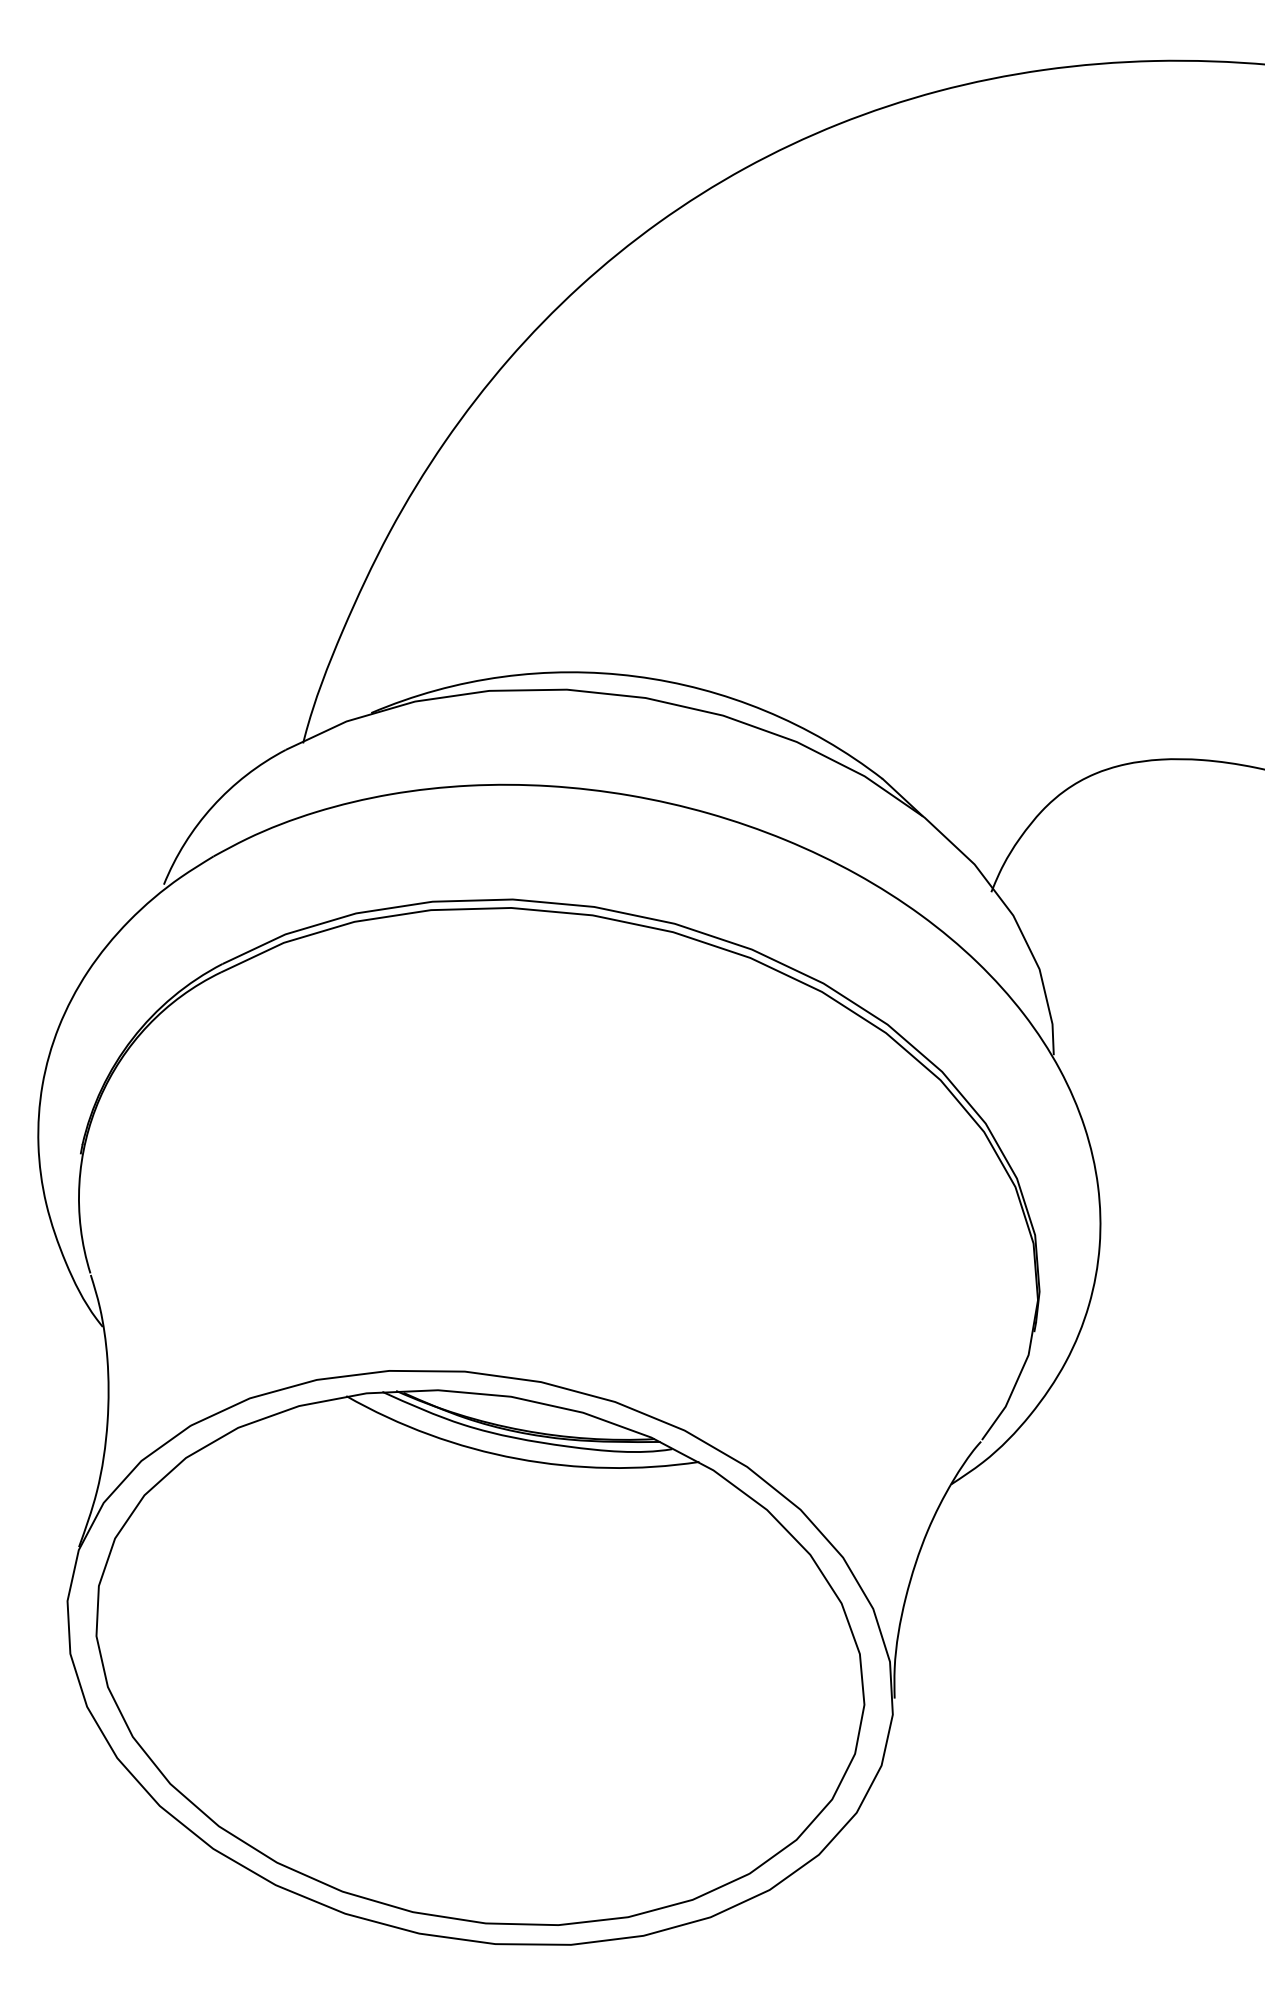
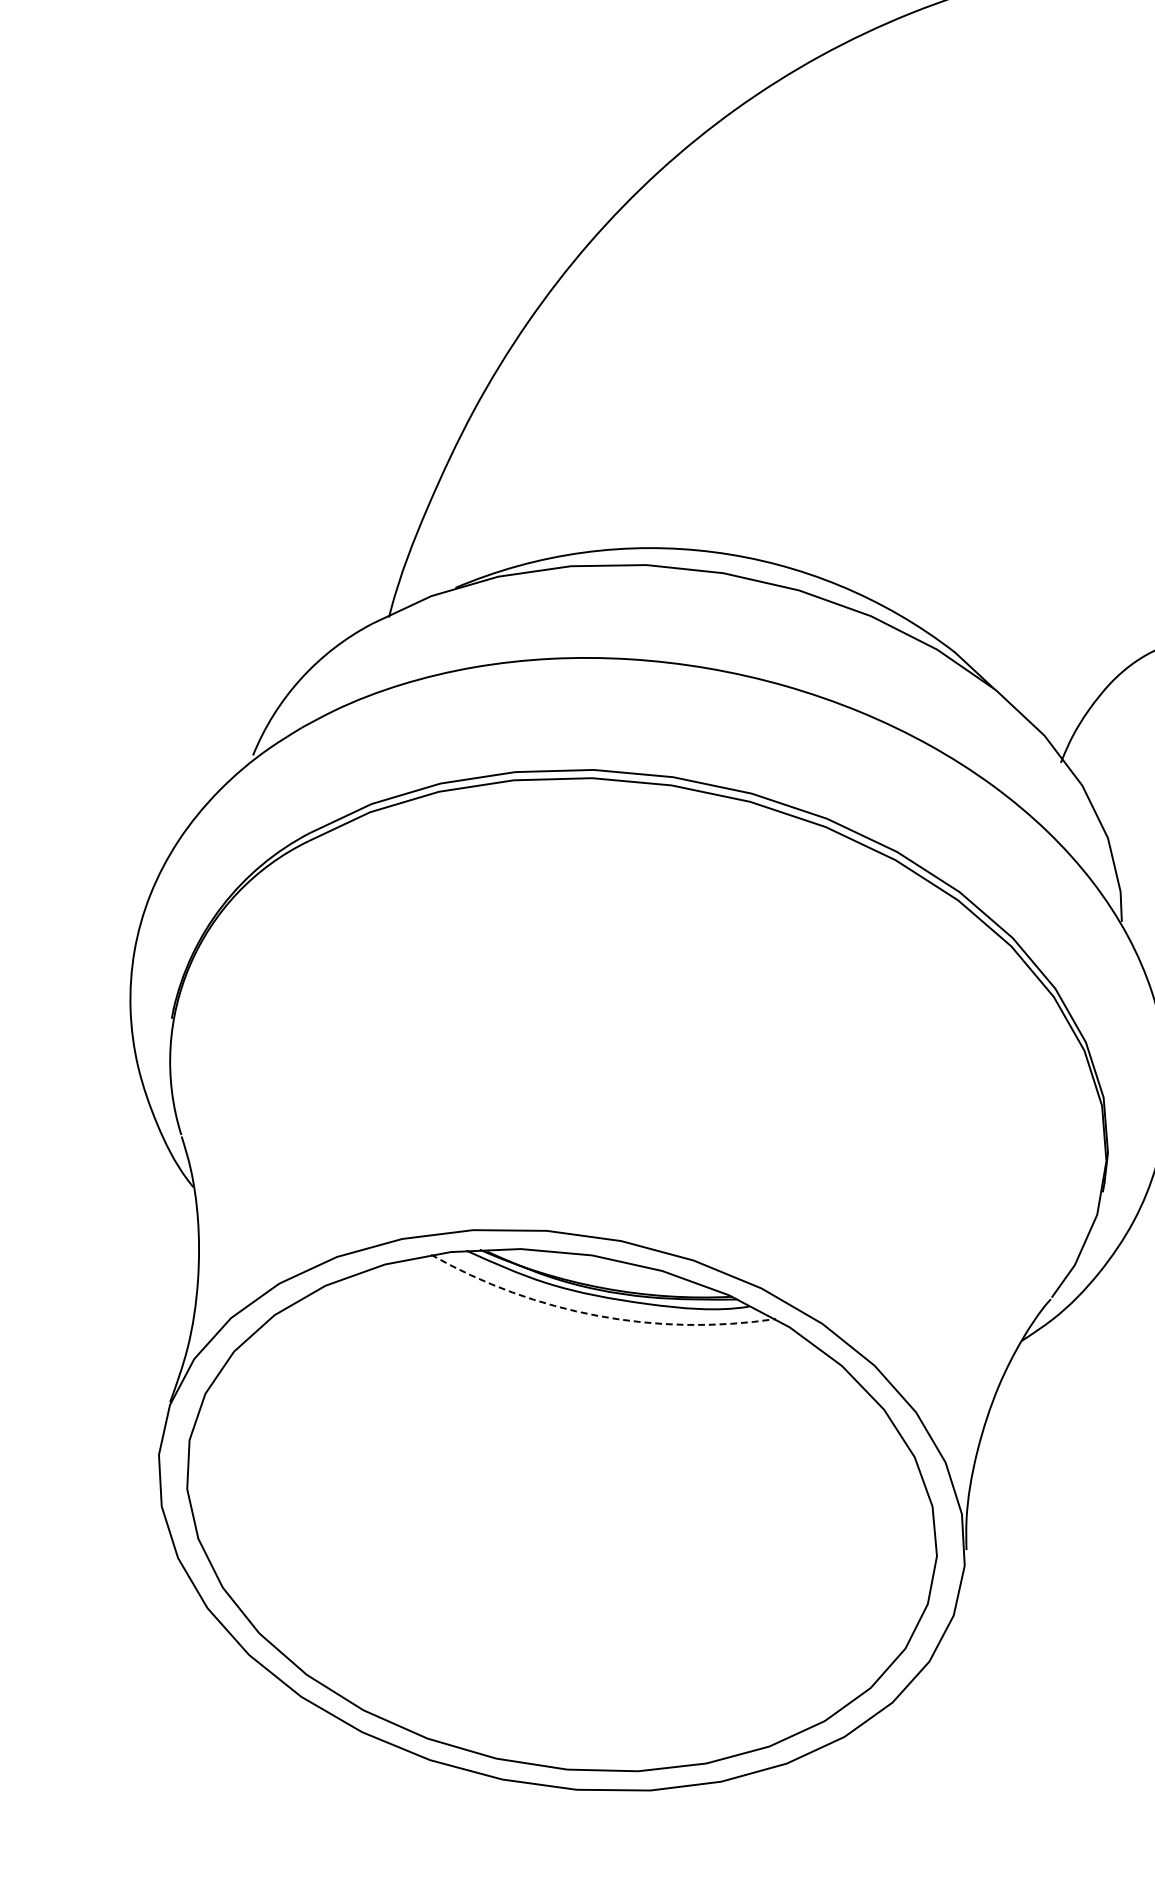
arc: (517, 1458) -> (598, 1315), solid -> dashed

